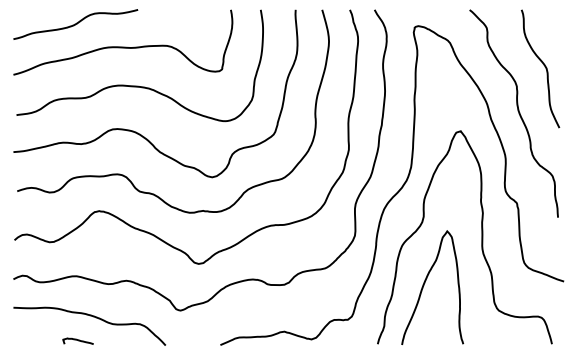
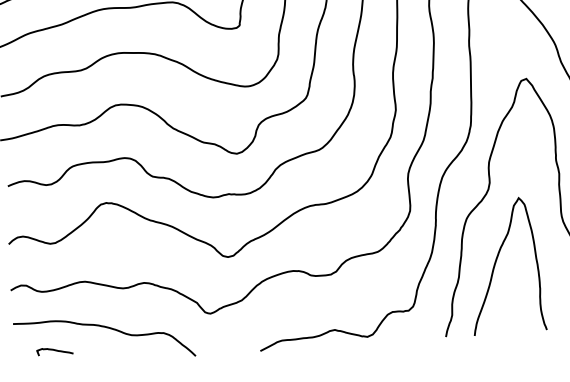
curve: (77, 340) -> (54, 350), moved

